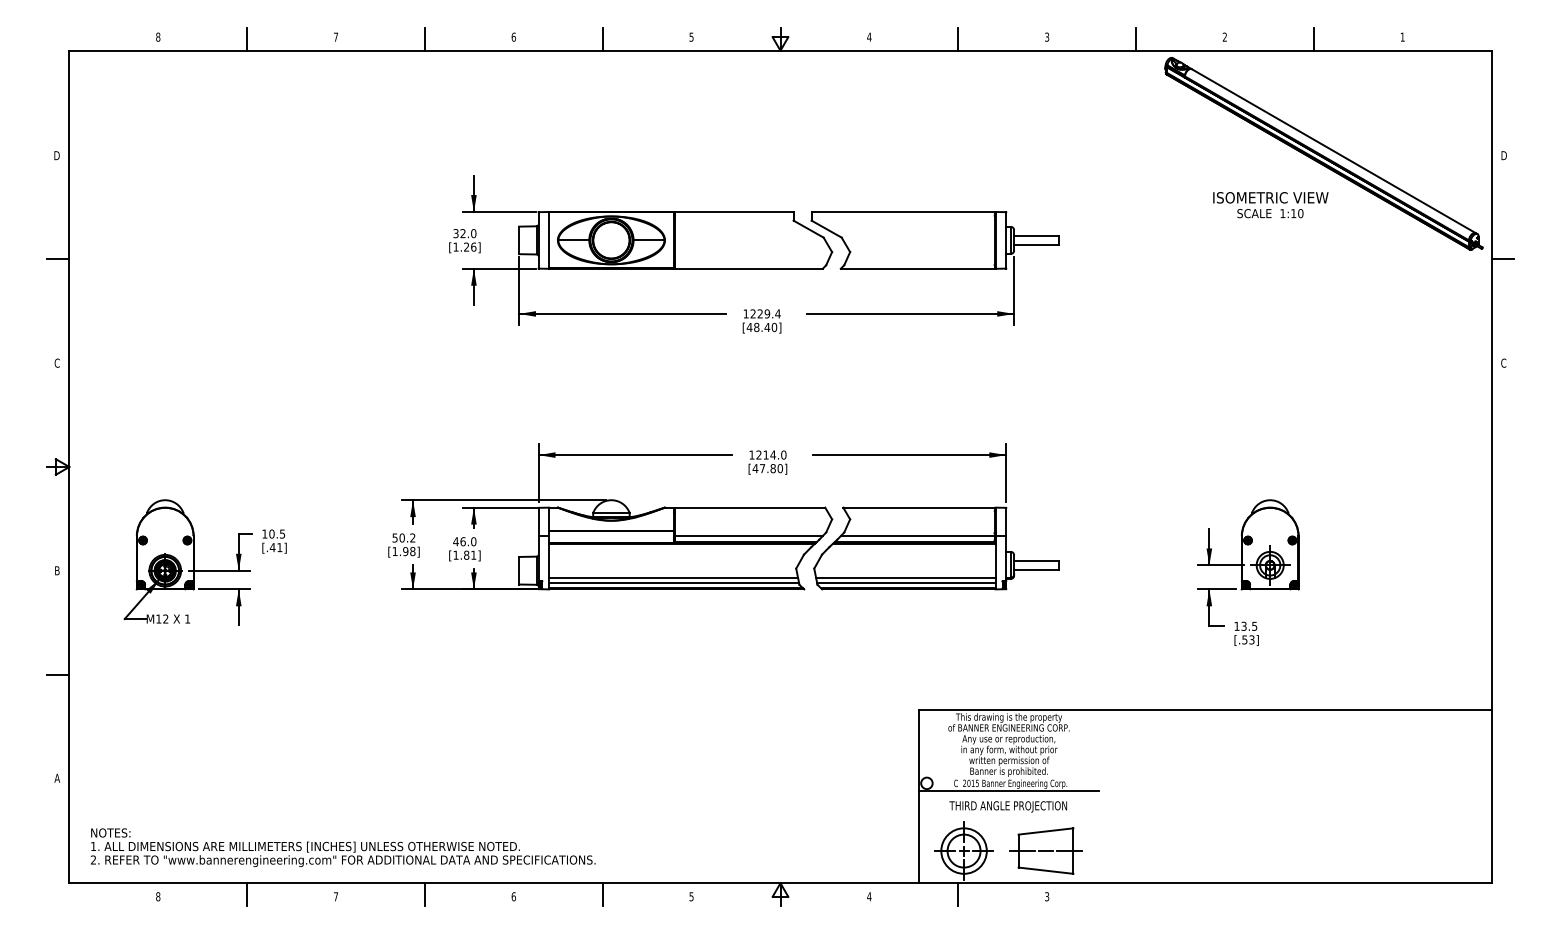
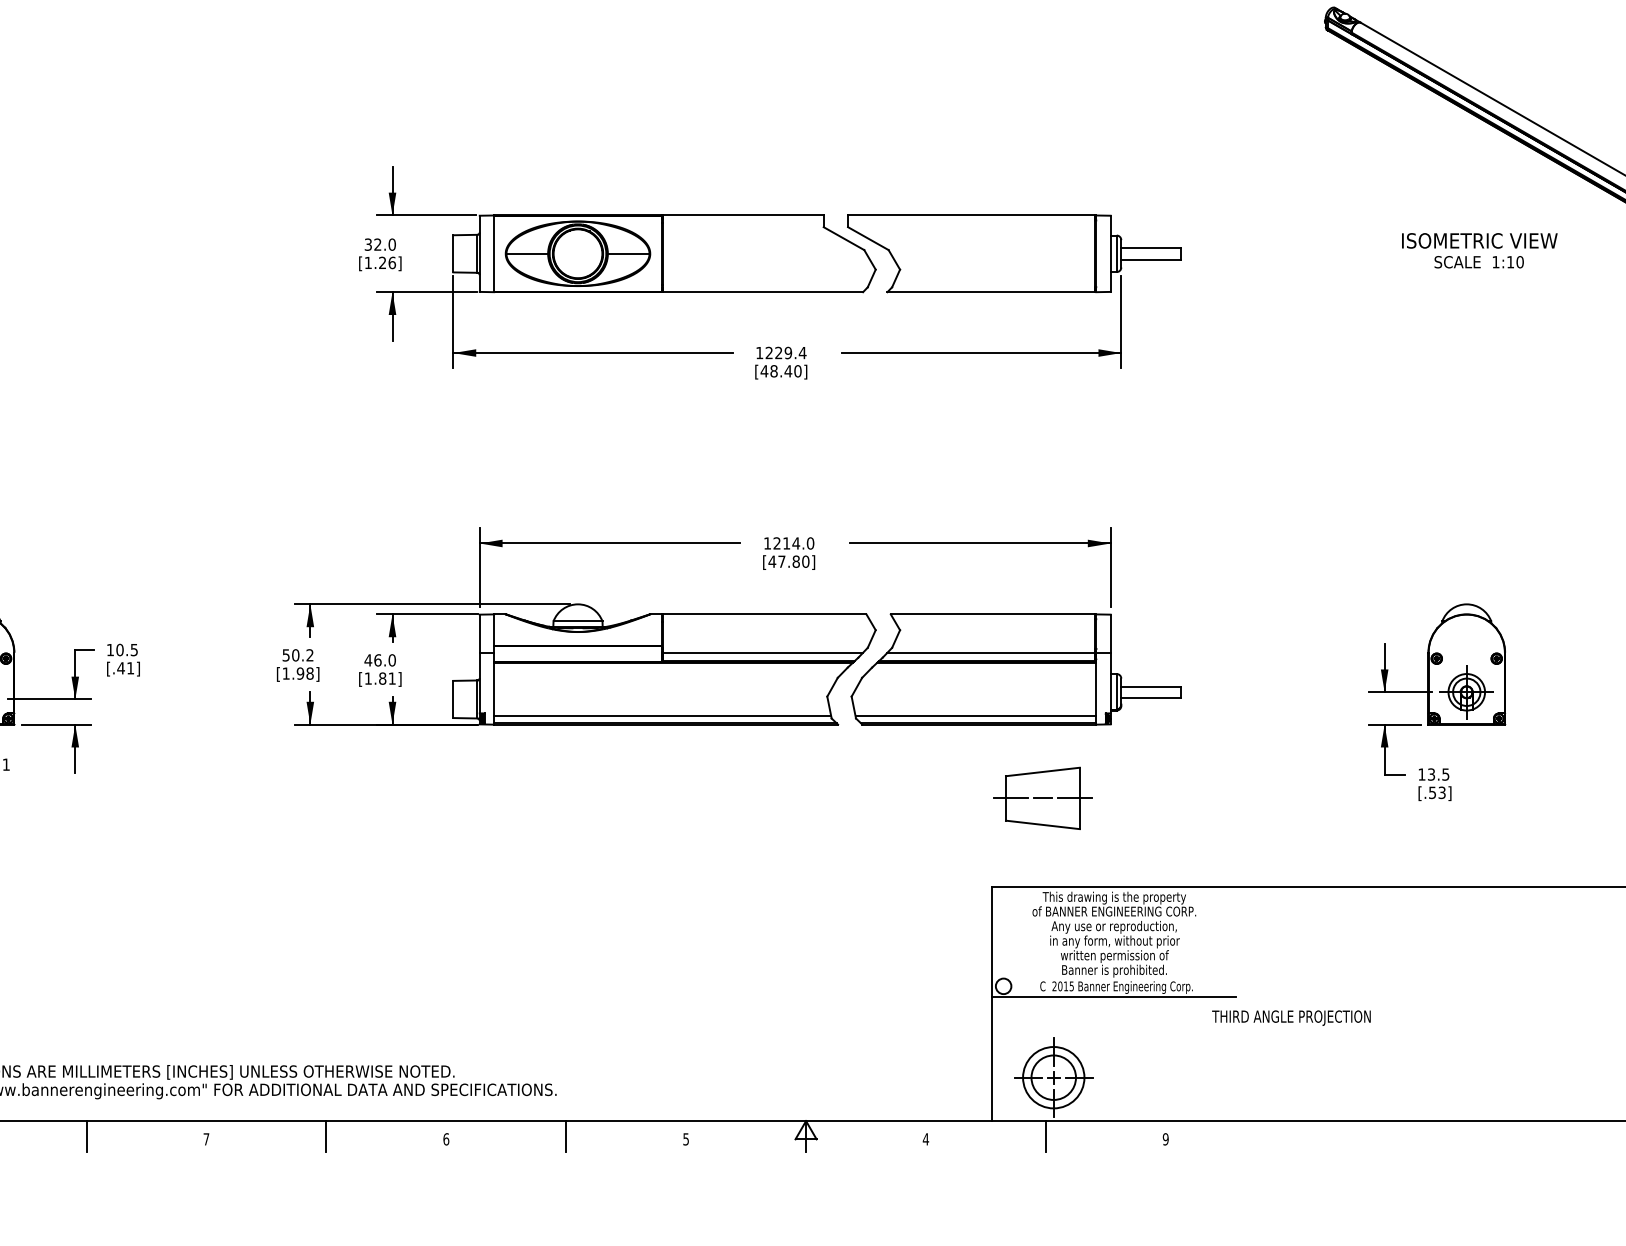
text: (1270, 205) -> (1479, 251), moved
line: (673, 577) -> (661, 708), removed
line: (905, 577) -> (974, 708), removed
text: (1007, 806) -> (1290, 1017), moved
part: (1045, 850) -> (1042, 797), moved
text: (1047, 896) -> (1166, 1138), 3 -> 9

